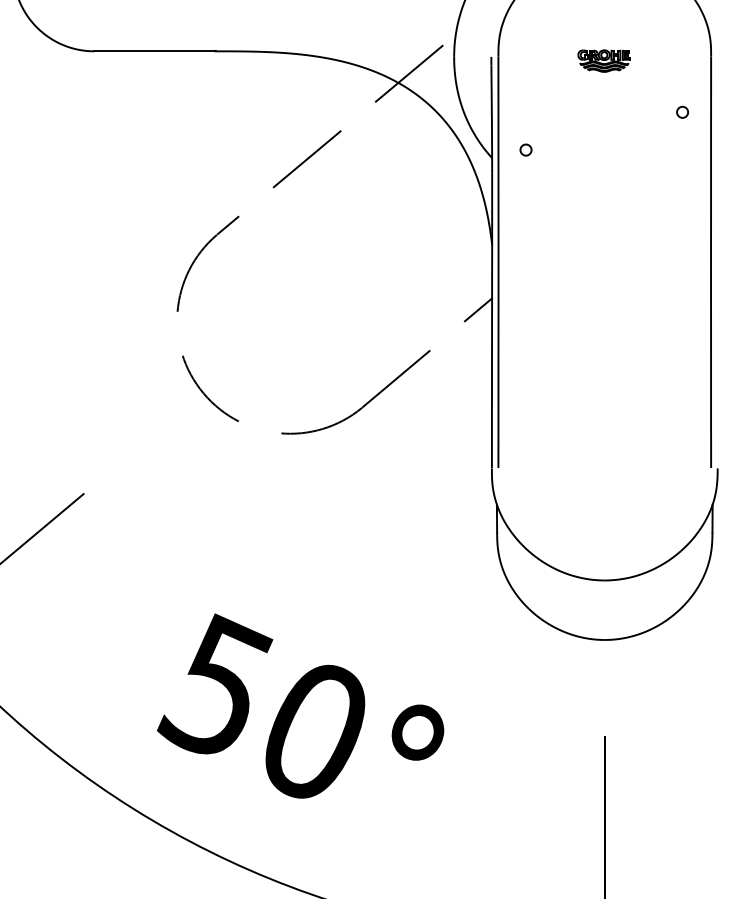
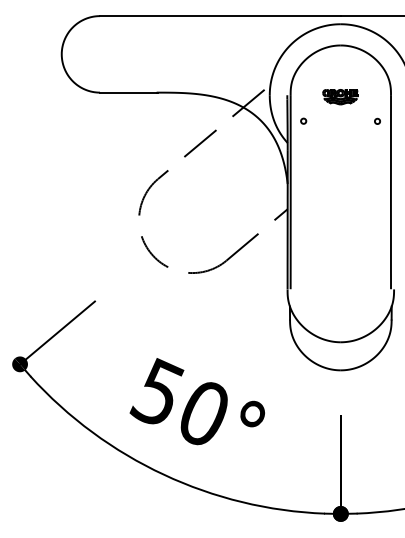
part: (604, 61) -> (340, 97), size x1.43
circle: (525, 148) -> (303, 120), moved

